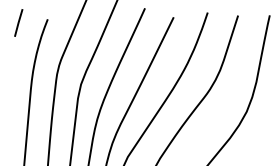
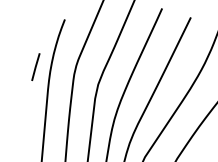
line: (18, 22) -> (35, 66), moved

